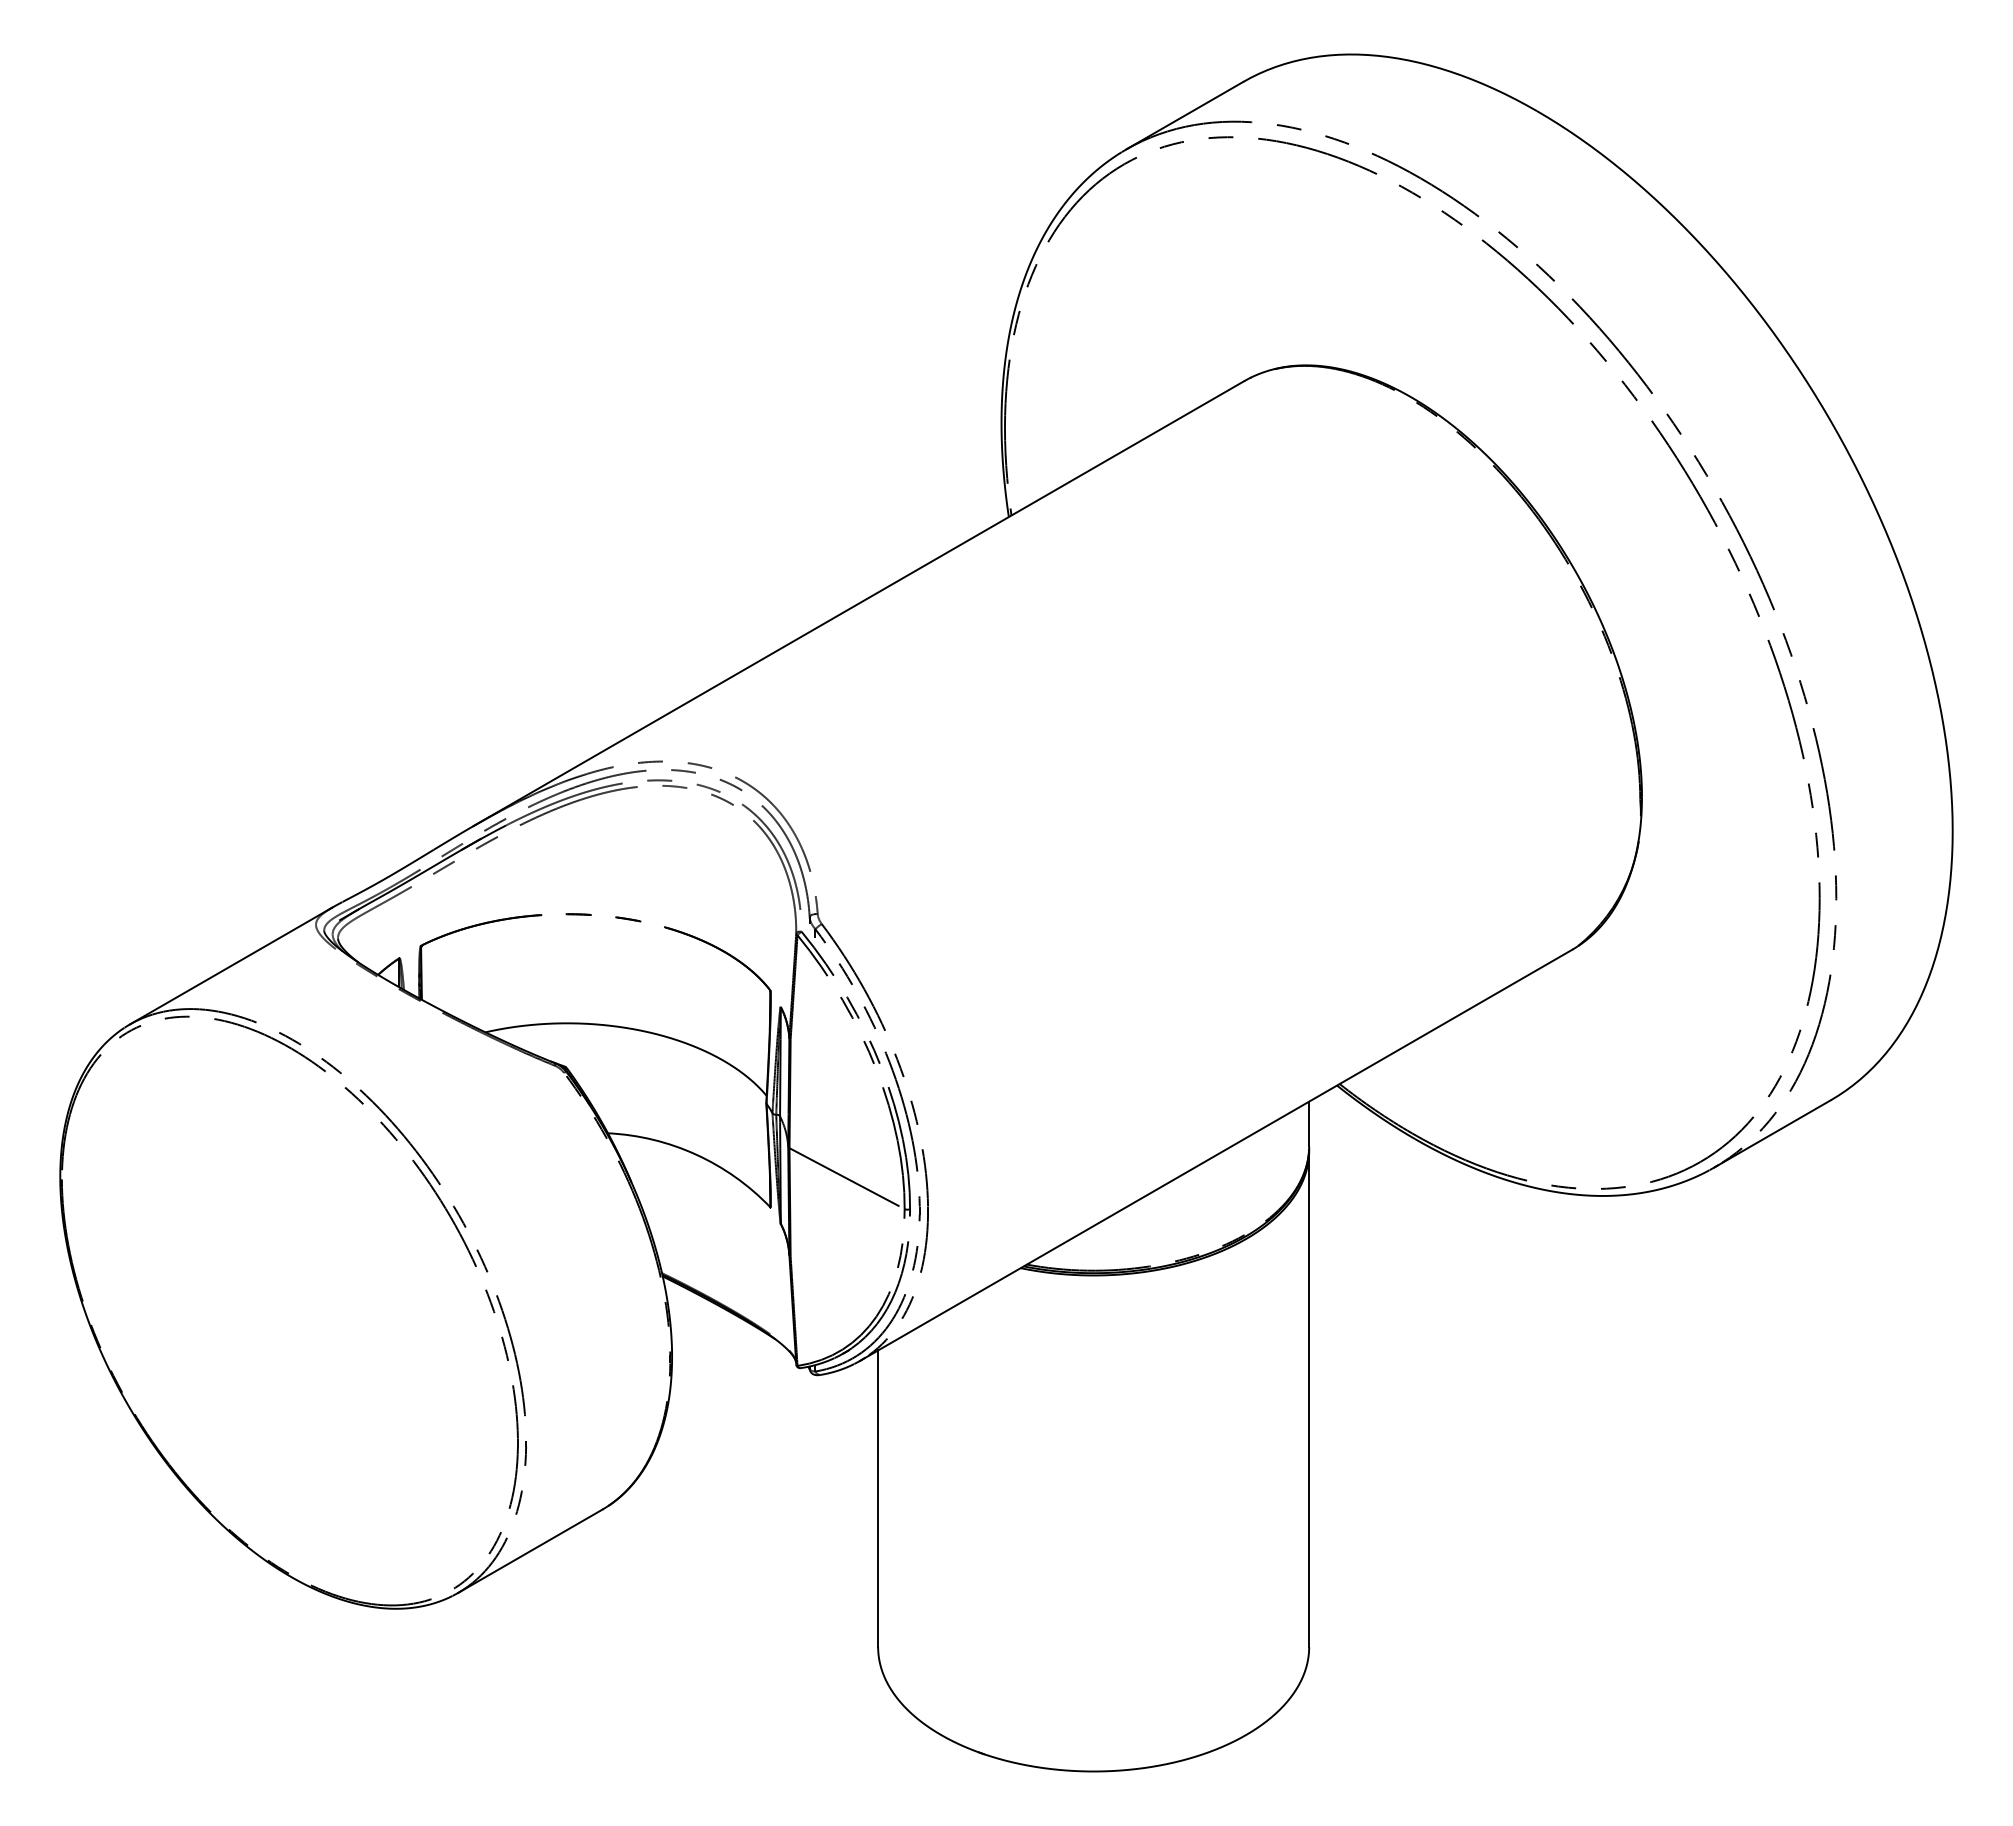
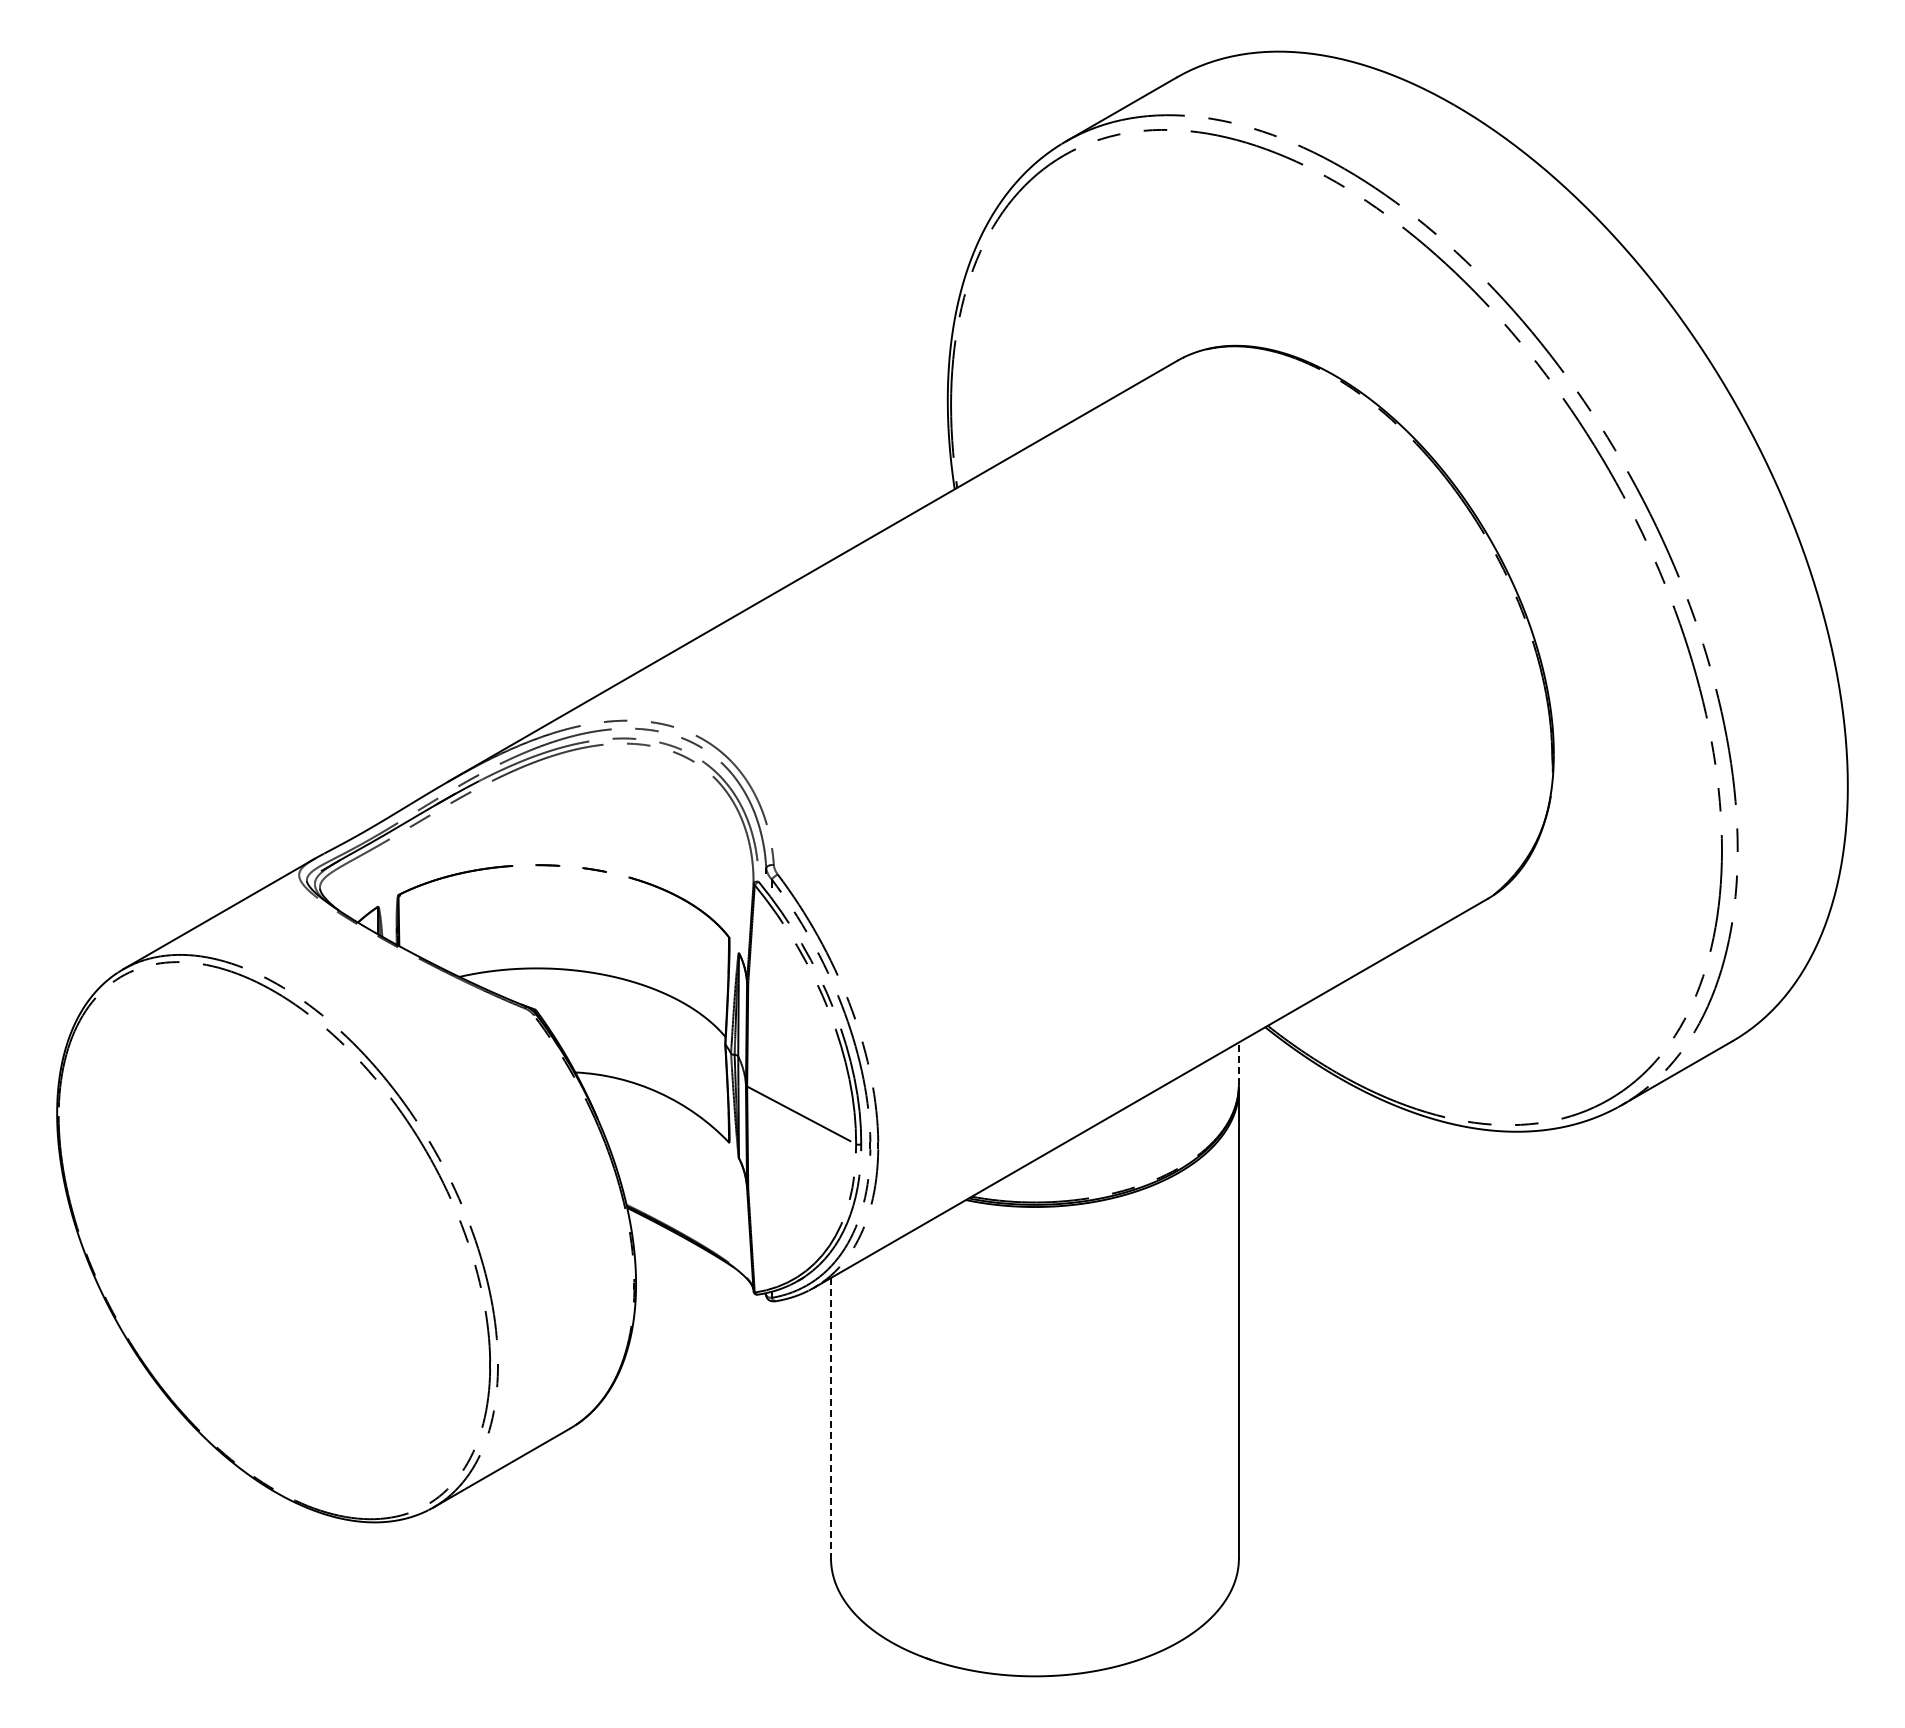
line: (1308, 1123) -> (1238, 1063), solid -> dashed
line: (878, 1498) -> (831, 1418), solid -> dashed

